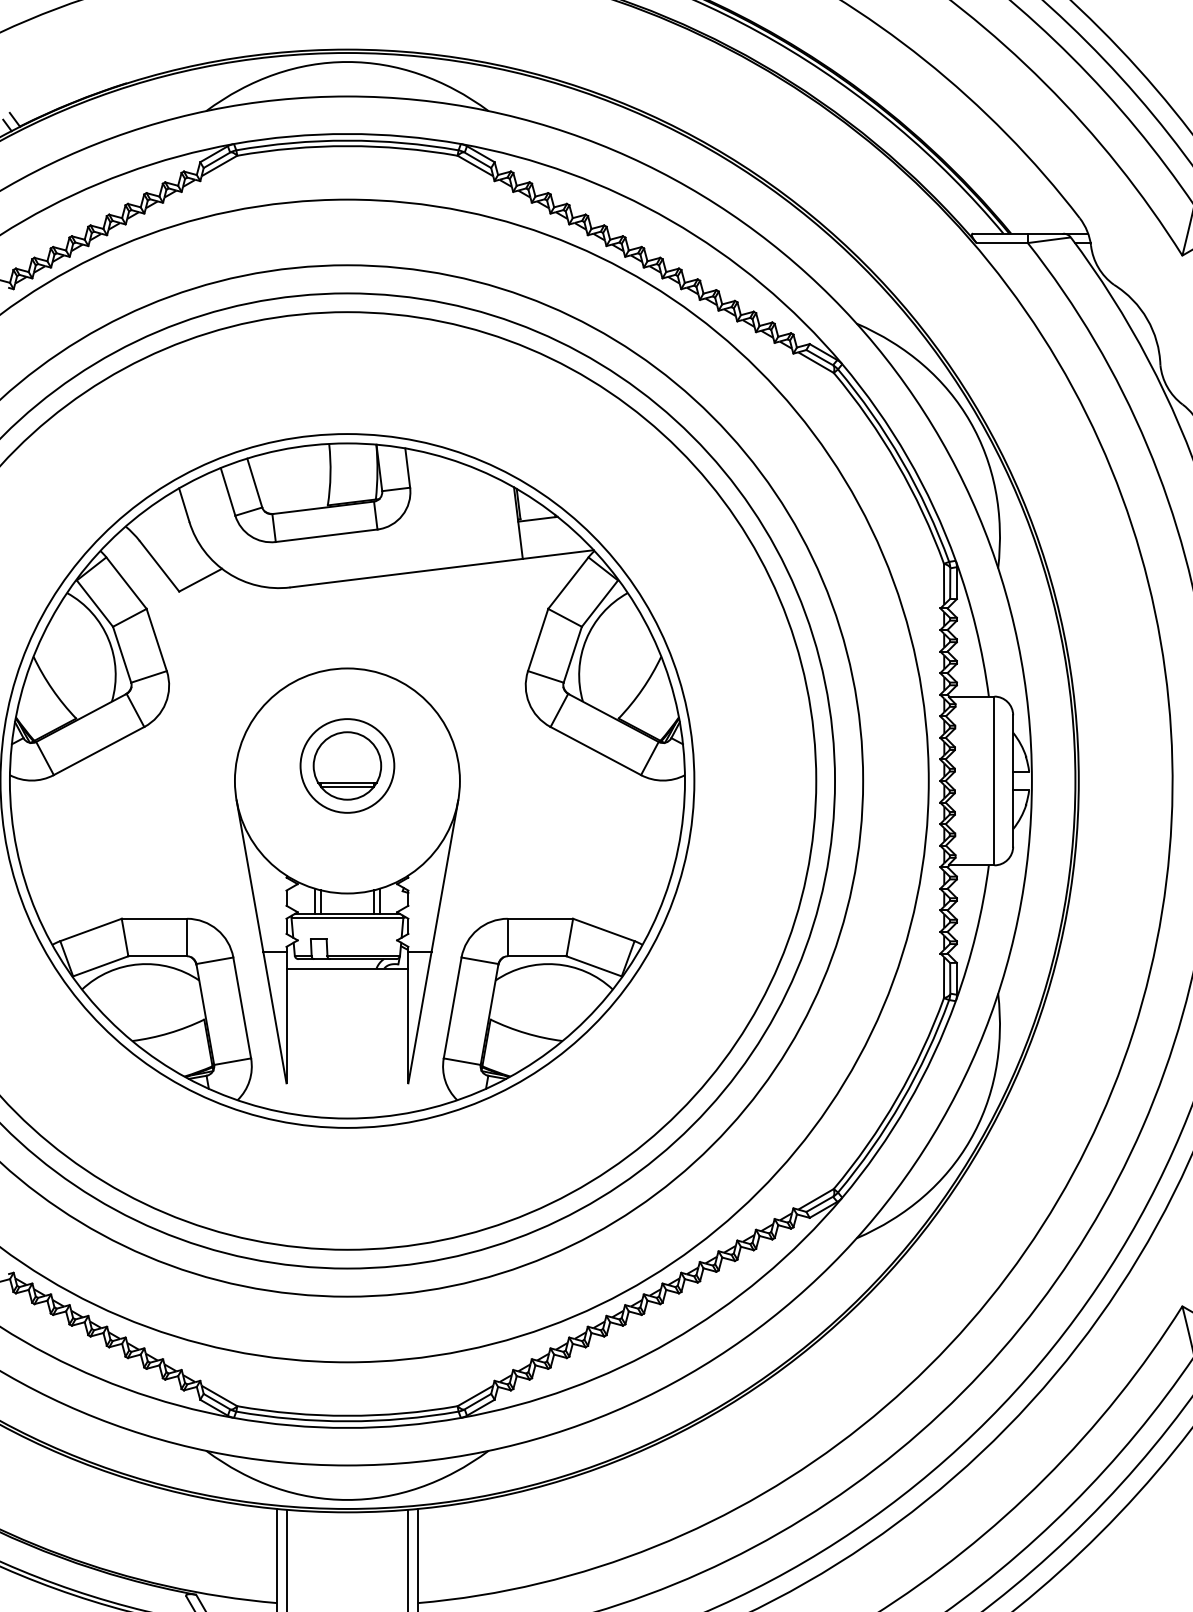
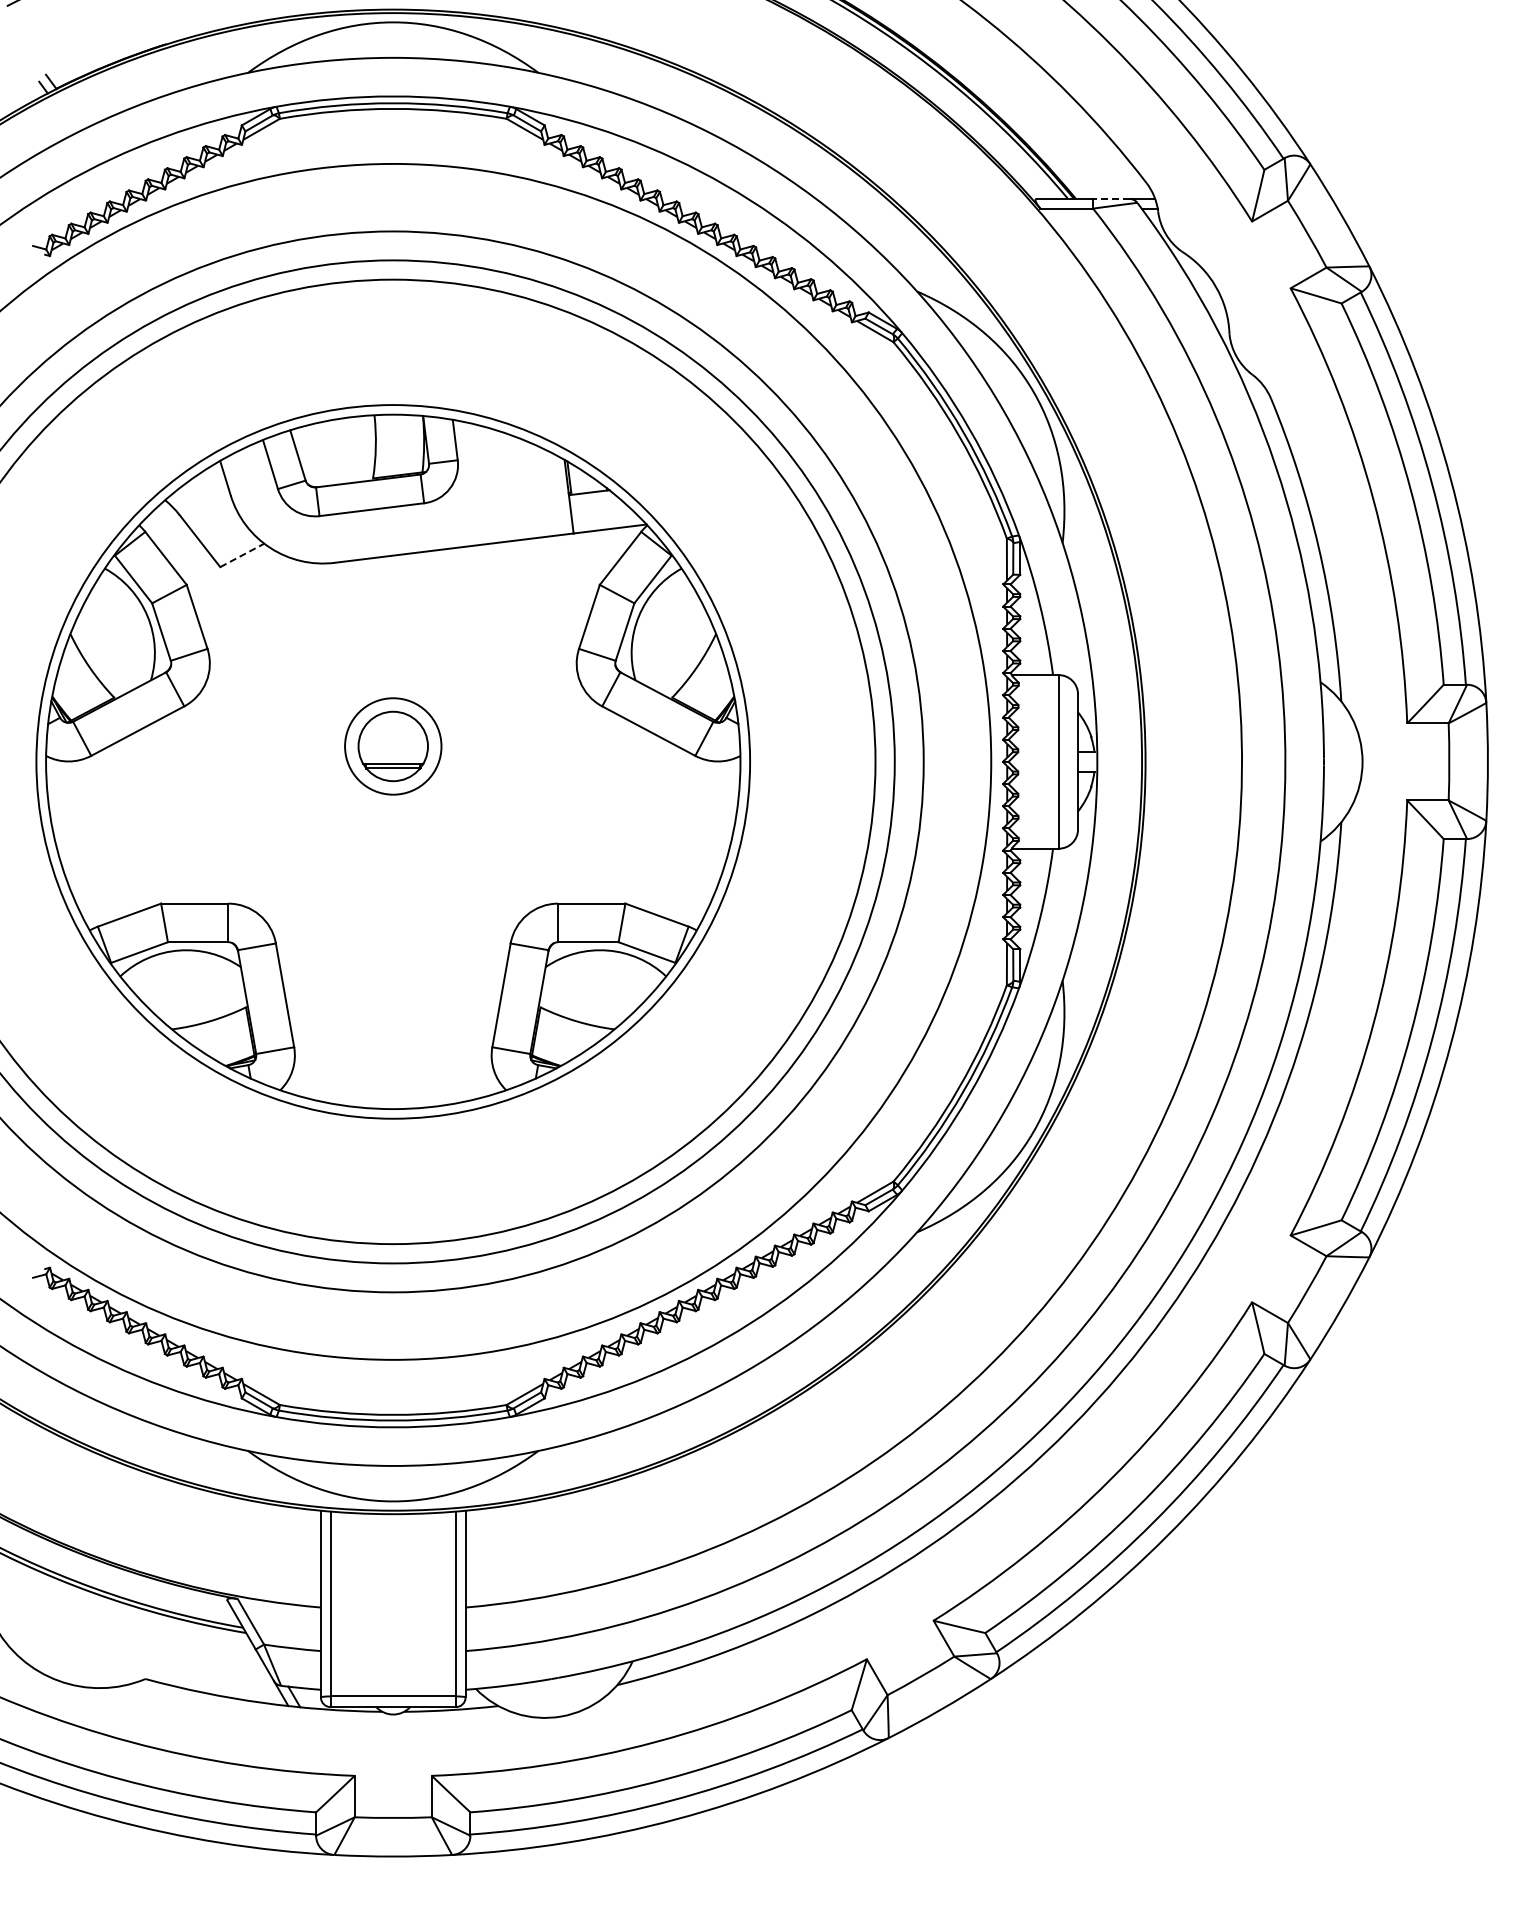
line: (1044, 233) -> (1110, 198), solid -> dashed
line: (200, 580) -> (242, 555), solid -> dashed
part: (346, 875) -> (392, 859), removed

